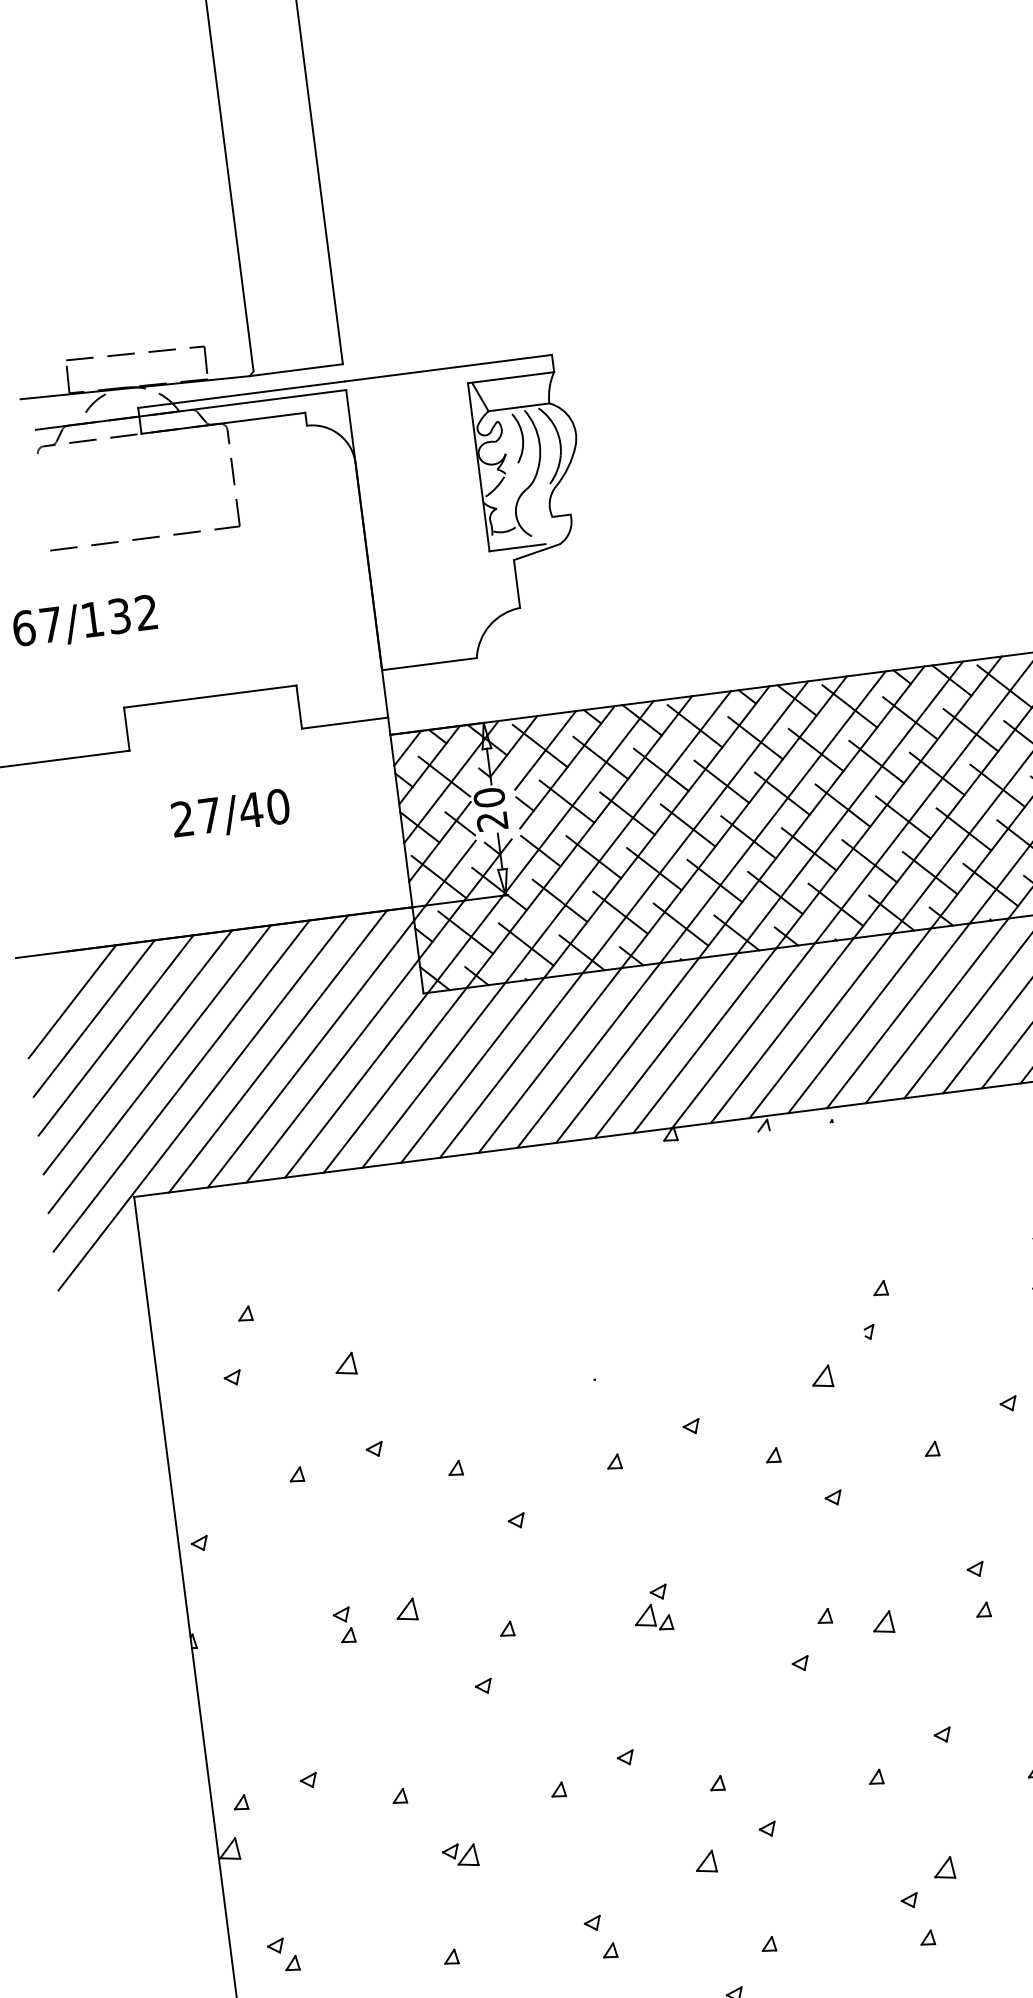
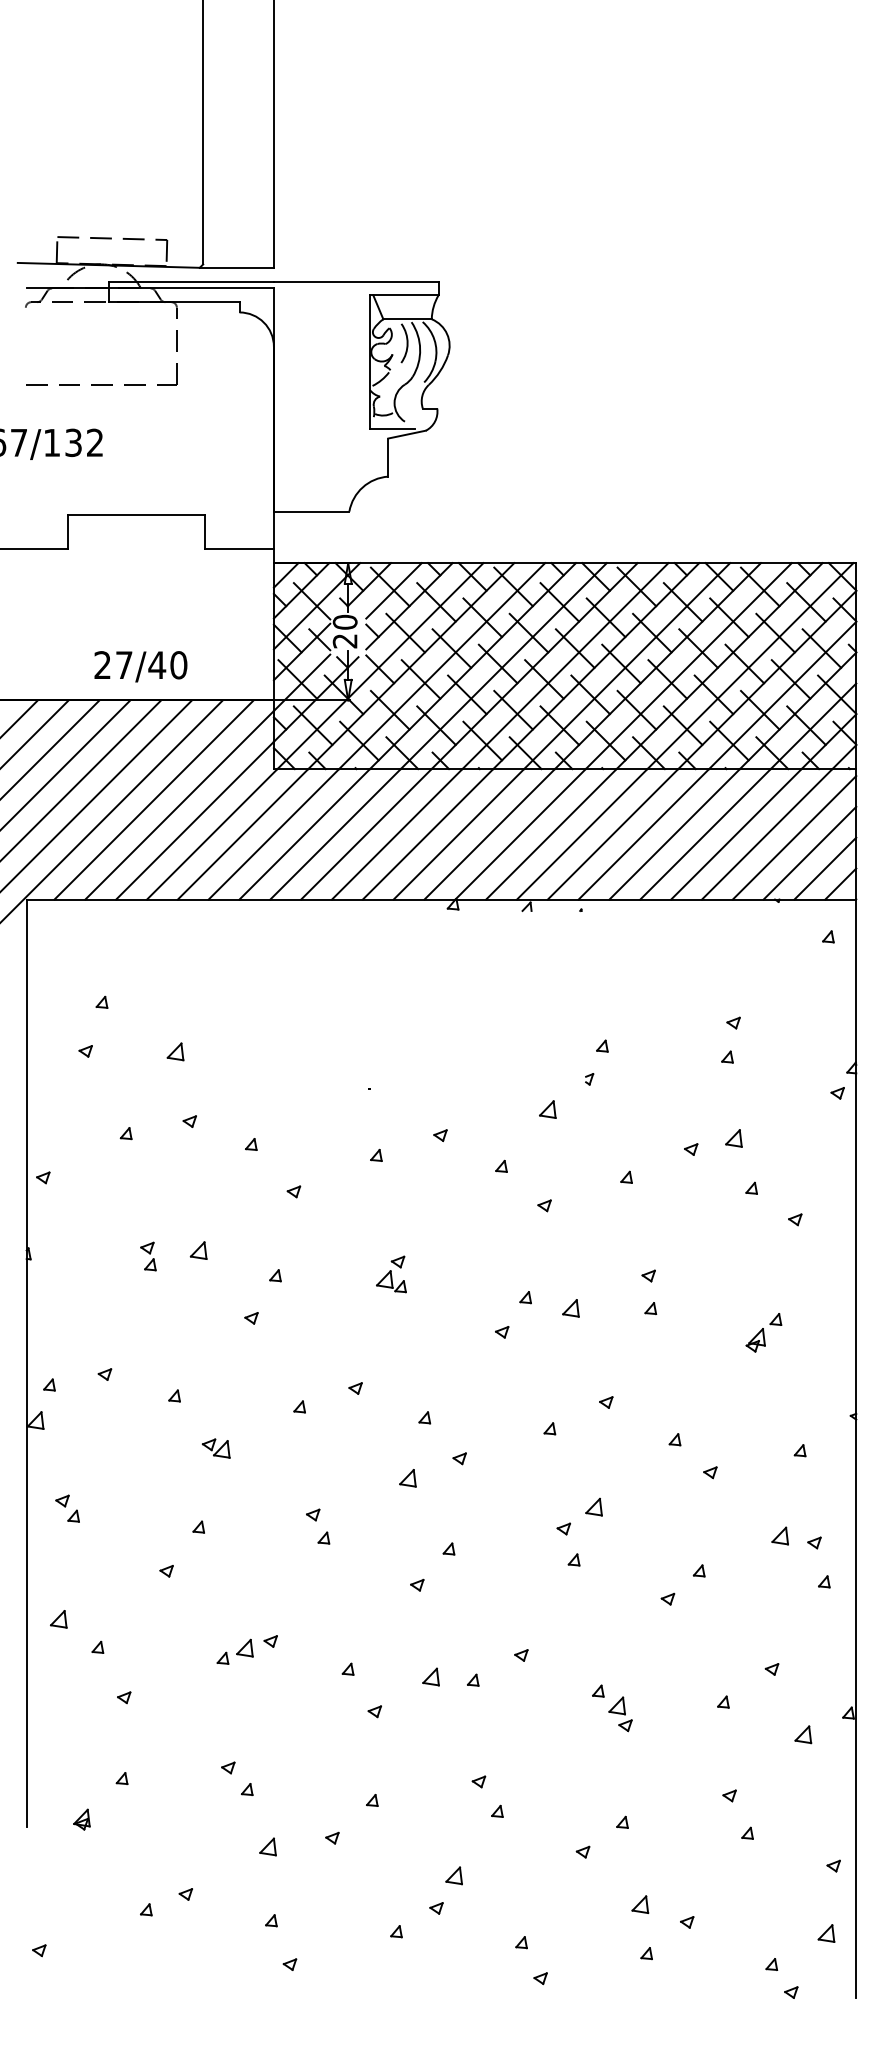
text: (230, 814) -> (140, 666), moved

